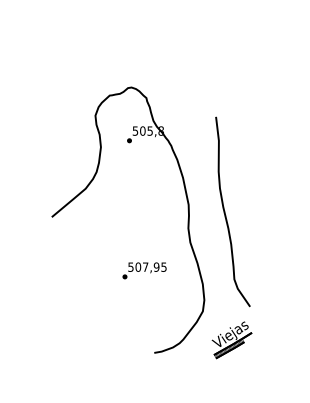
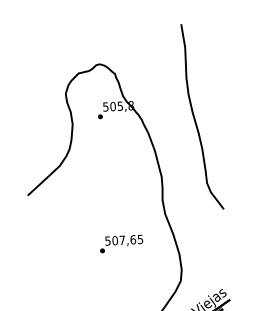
curve: (225, 211) -> (195, 116), moved
text: (156, 266) -> (133, 239), 507,95 -> 507,65

